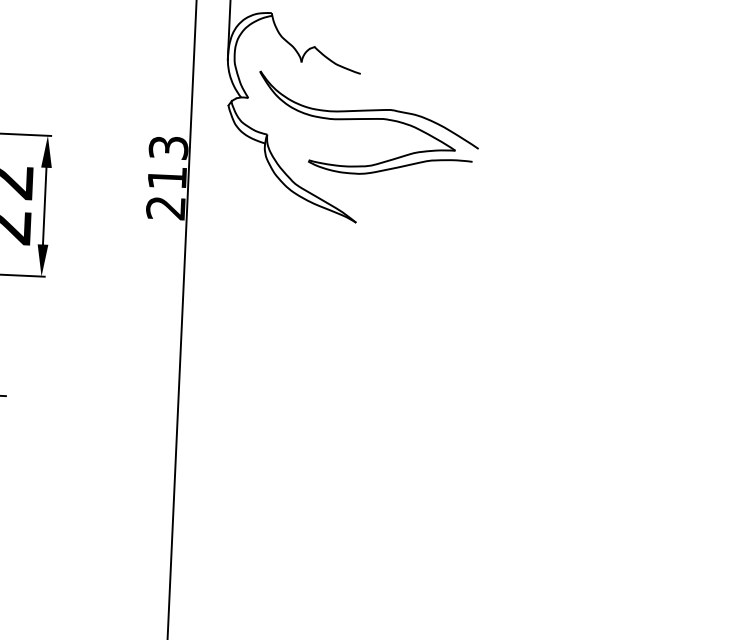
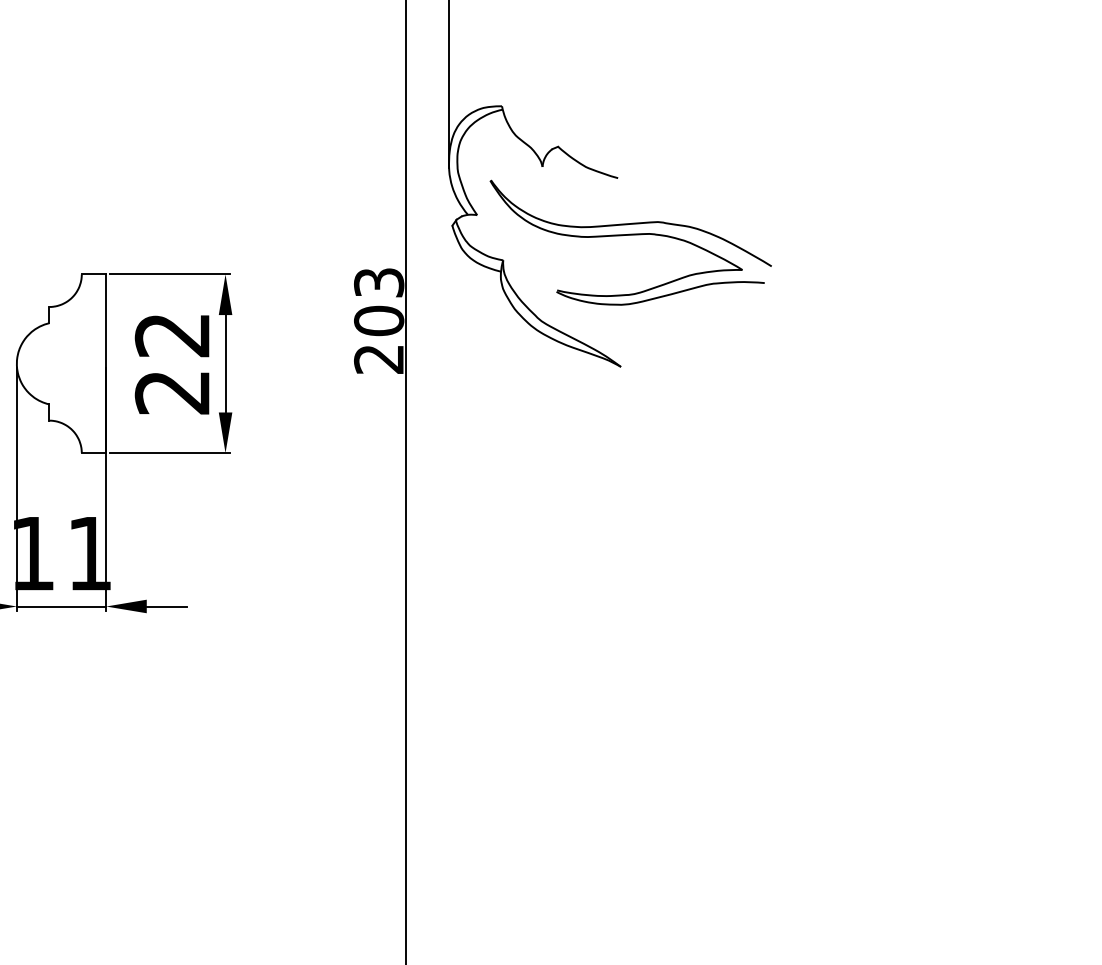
text: (167, 177) -> (379, 320), 213 -> 203

